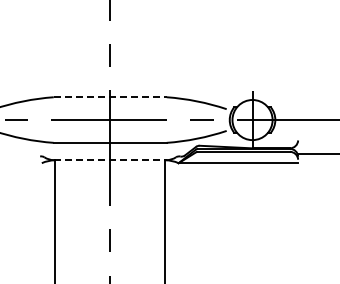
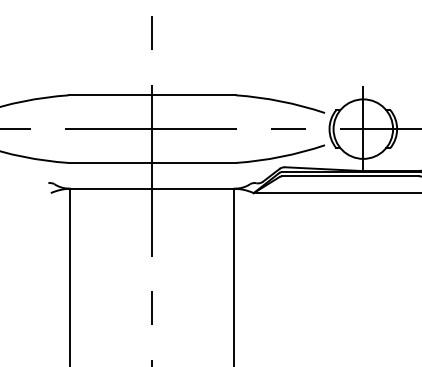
line: (110, 97) -> (152, 95), dashed -> solid
line: (110, 160) -> (152, 189), dashed -> solid

